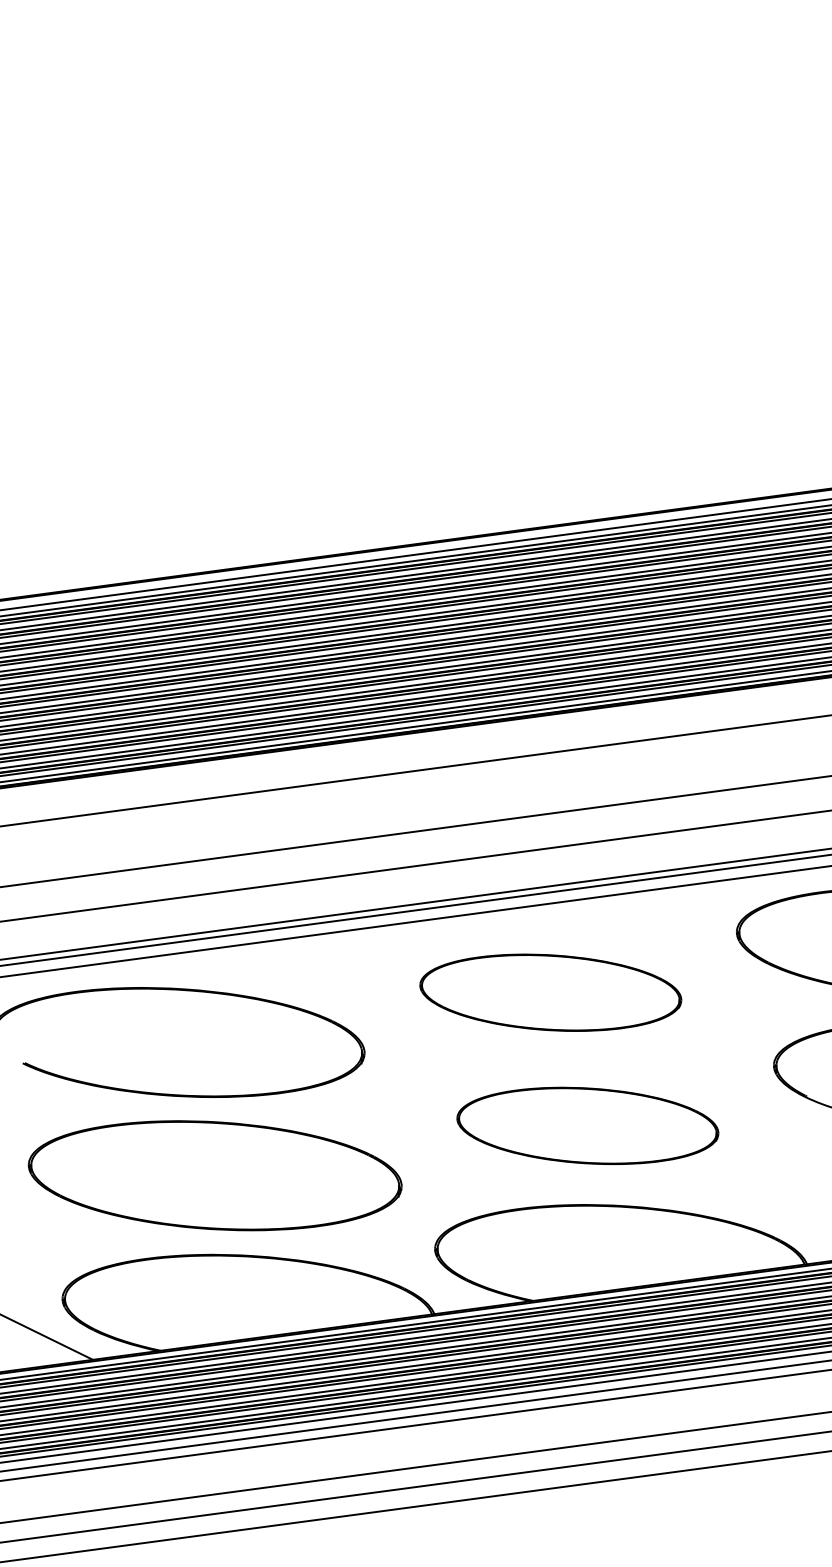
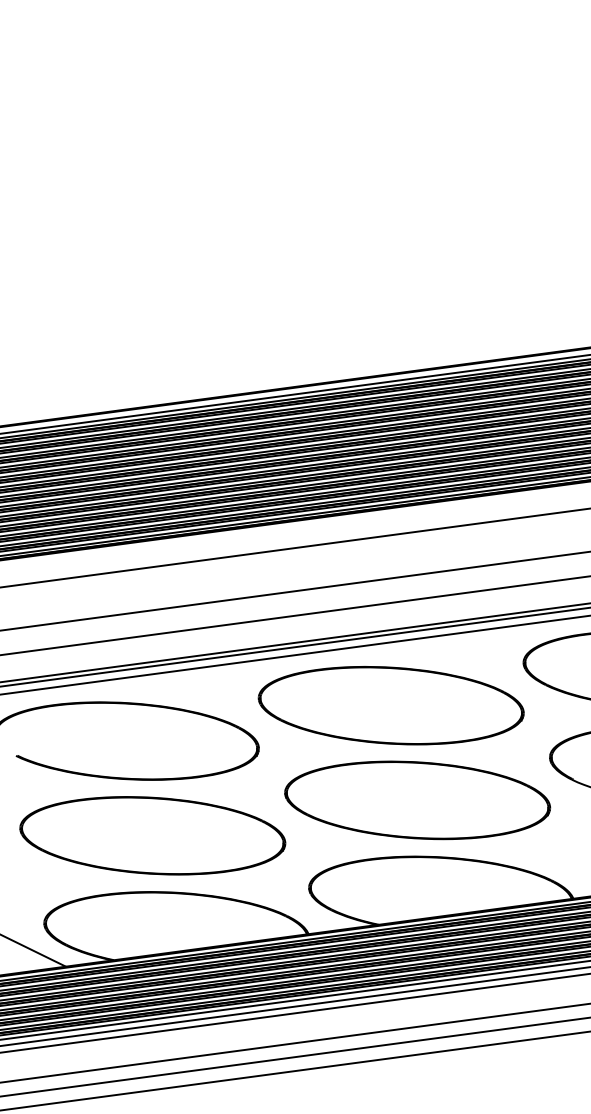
part: (550, 992) -> (391, 705), size x1.43
part: (587, 1125) -> (417, 800), size x1.43

